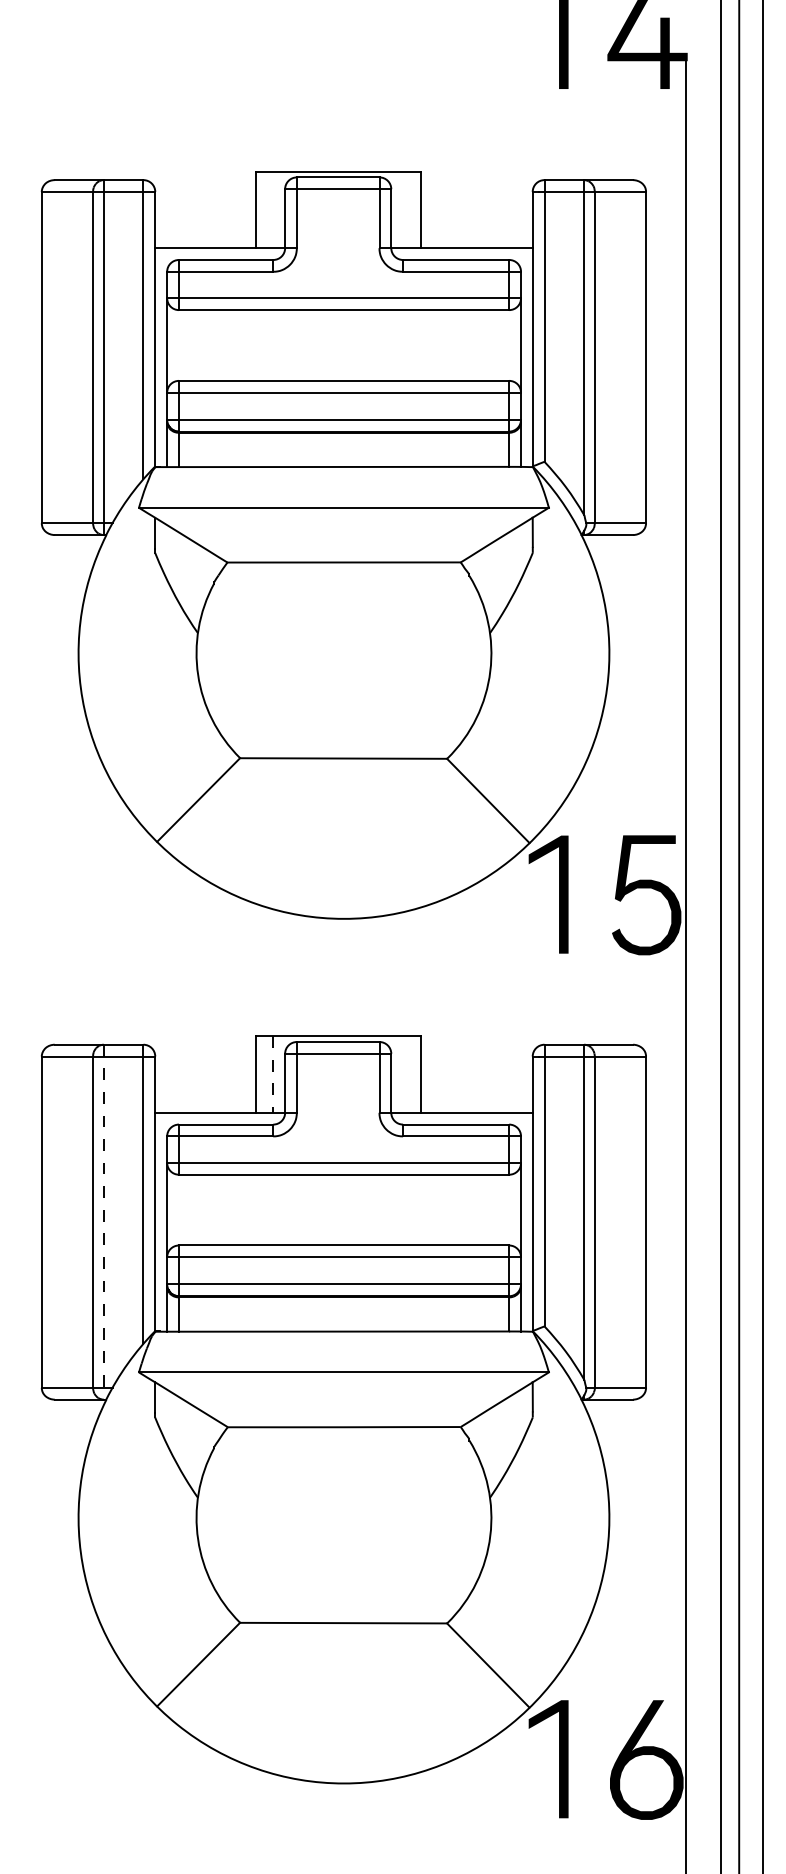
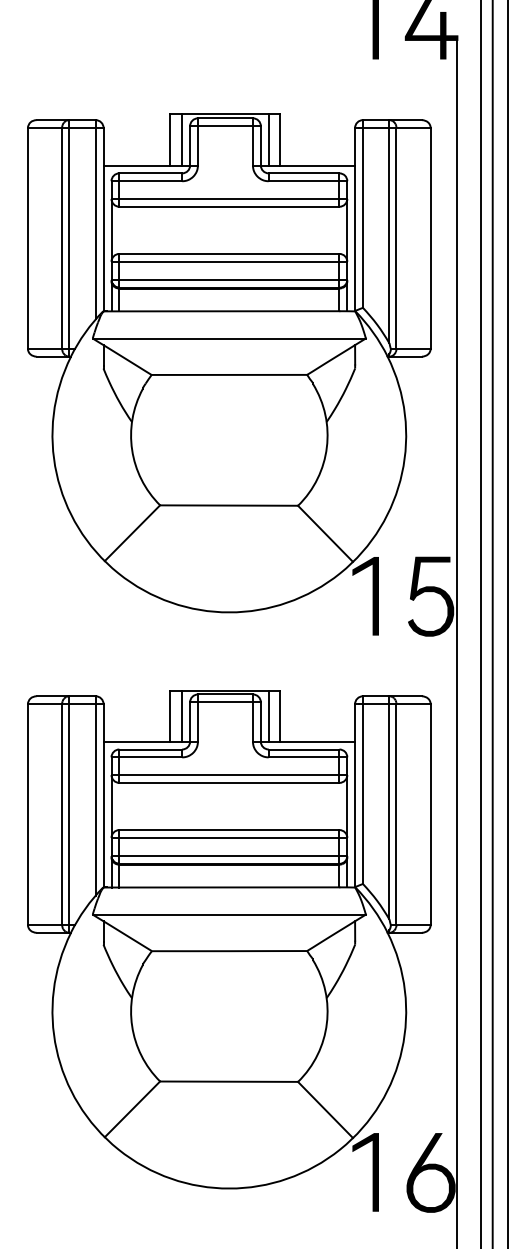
line: (273, 209) -> (182, 139), added
line: (402, 209) -> (268, 139), added
line: (402, 1073) -> (268, 715), added
line: (273, 1075) -> (182, 716), dashed -> solid
line: (104, 1223) -> (69, 815), dashed -> solid

